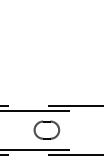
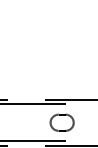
part: (46, 129) -> (61, 122), moved

